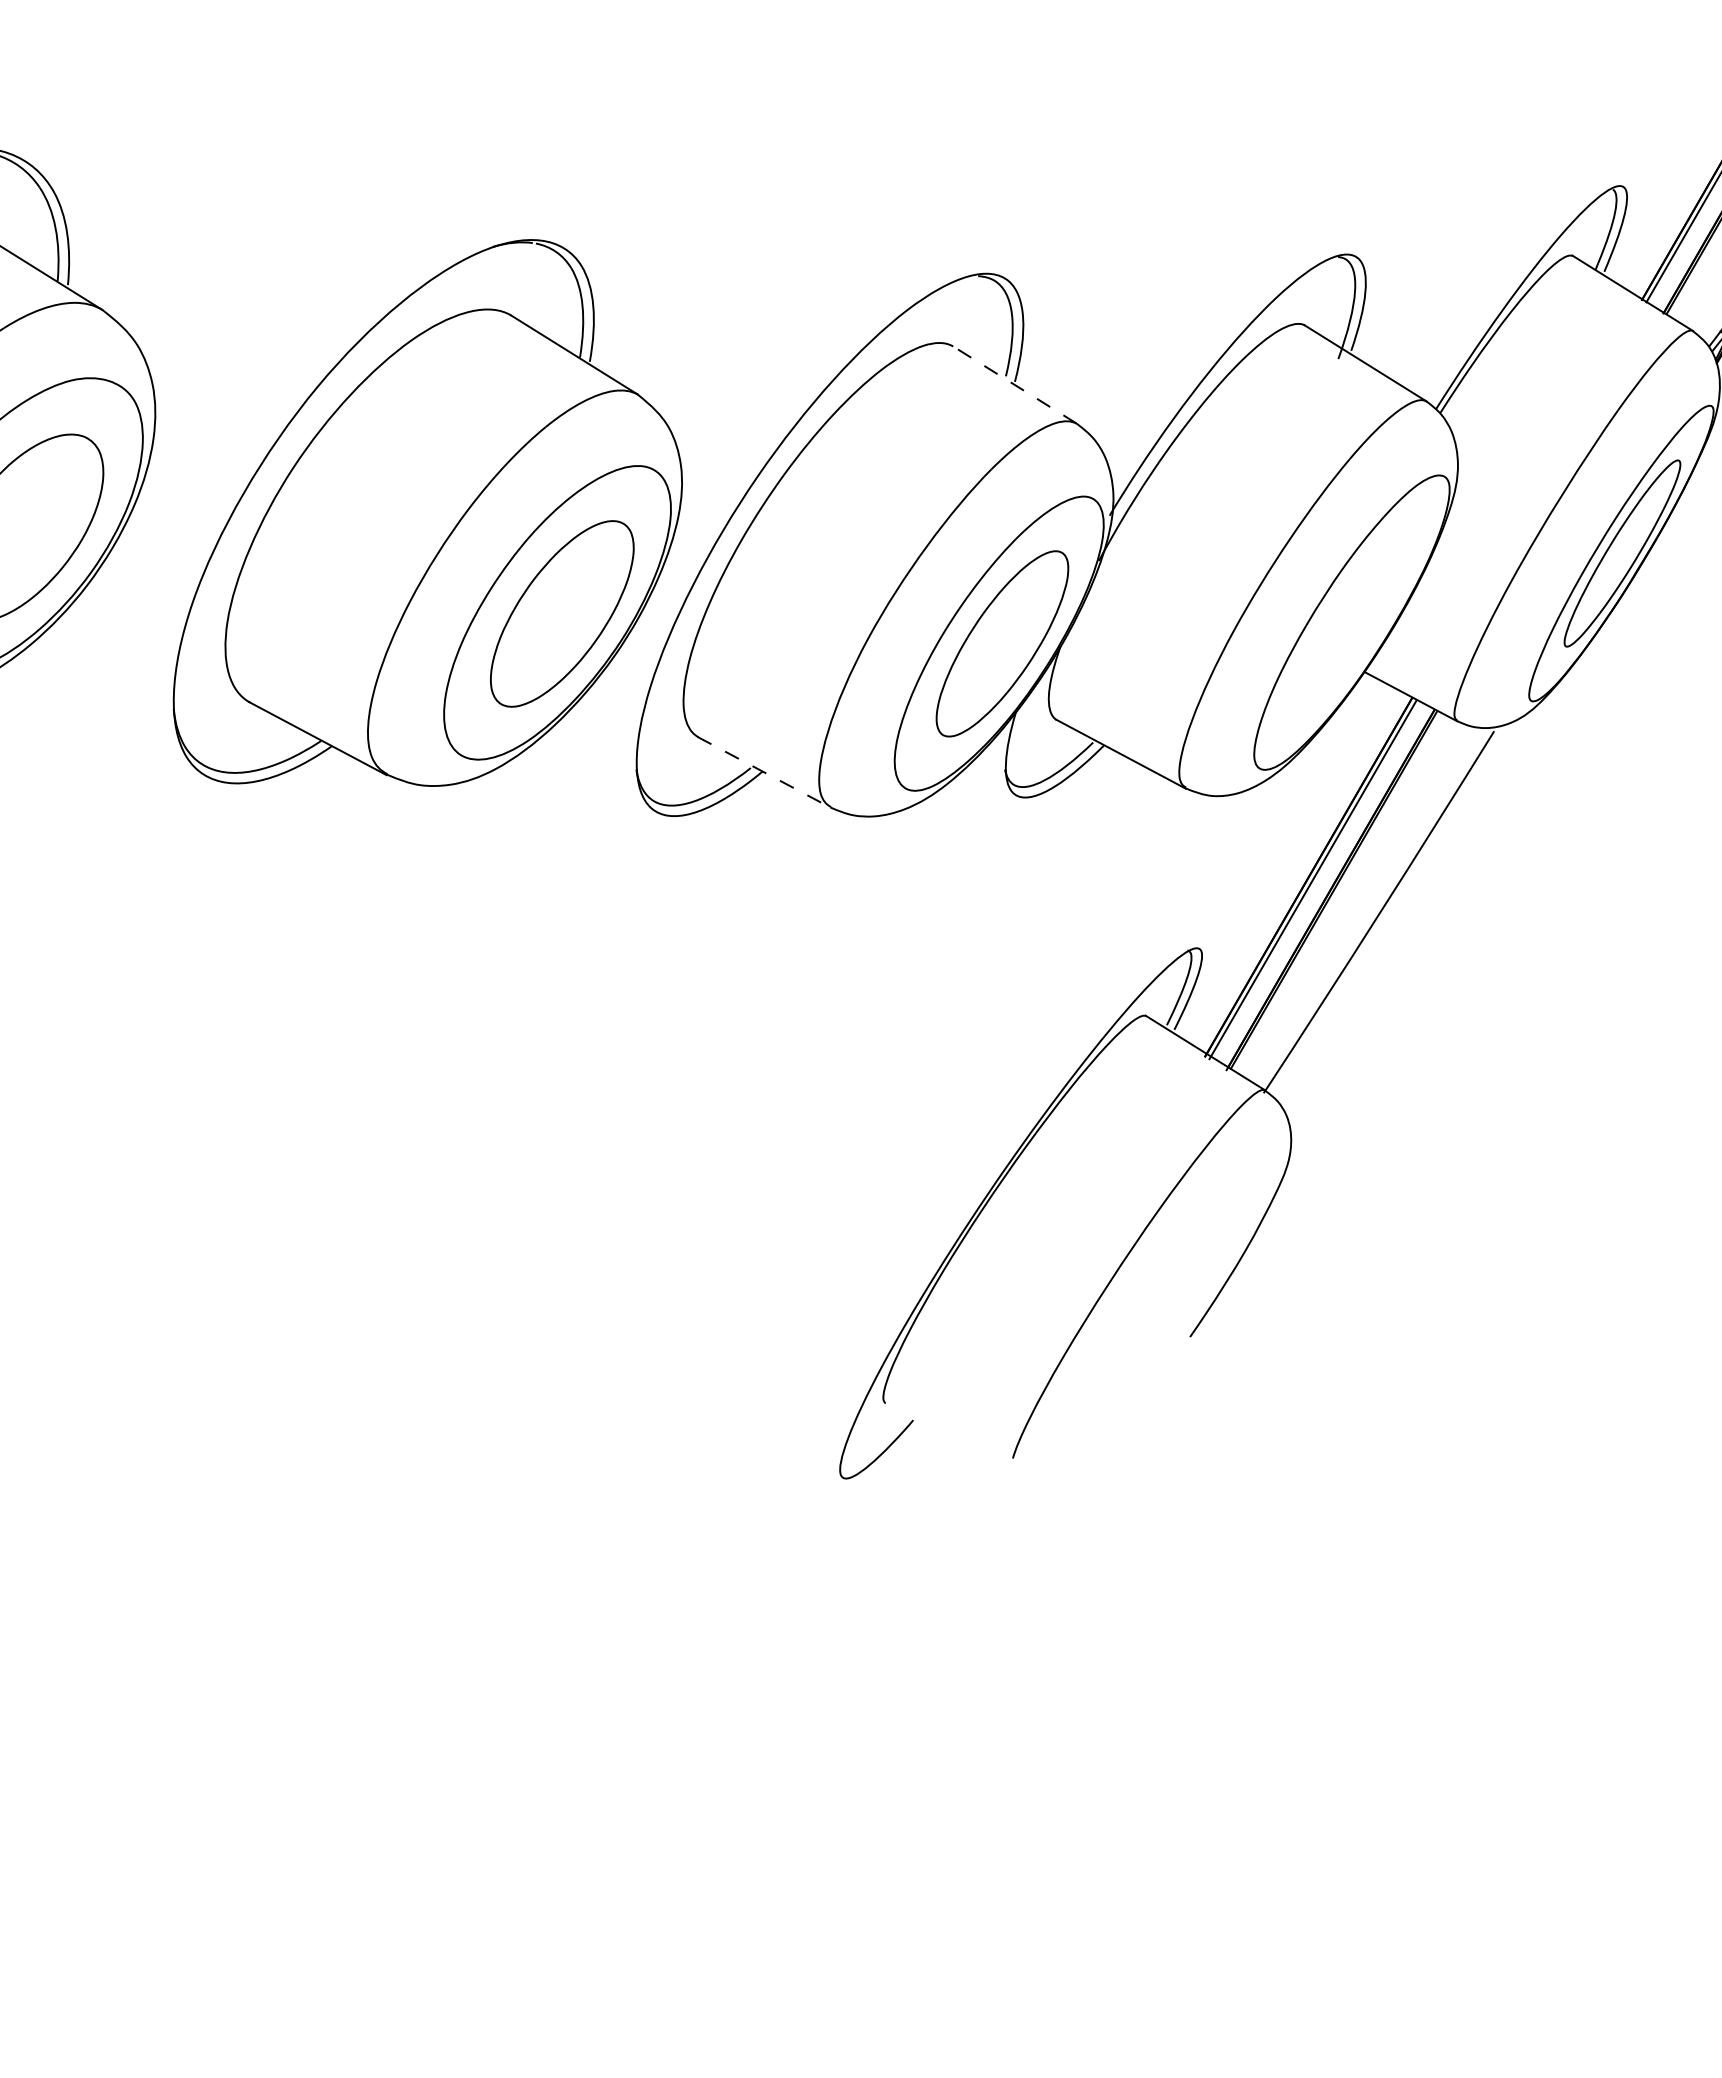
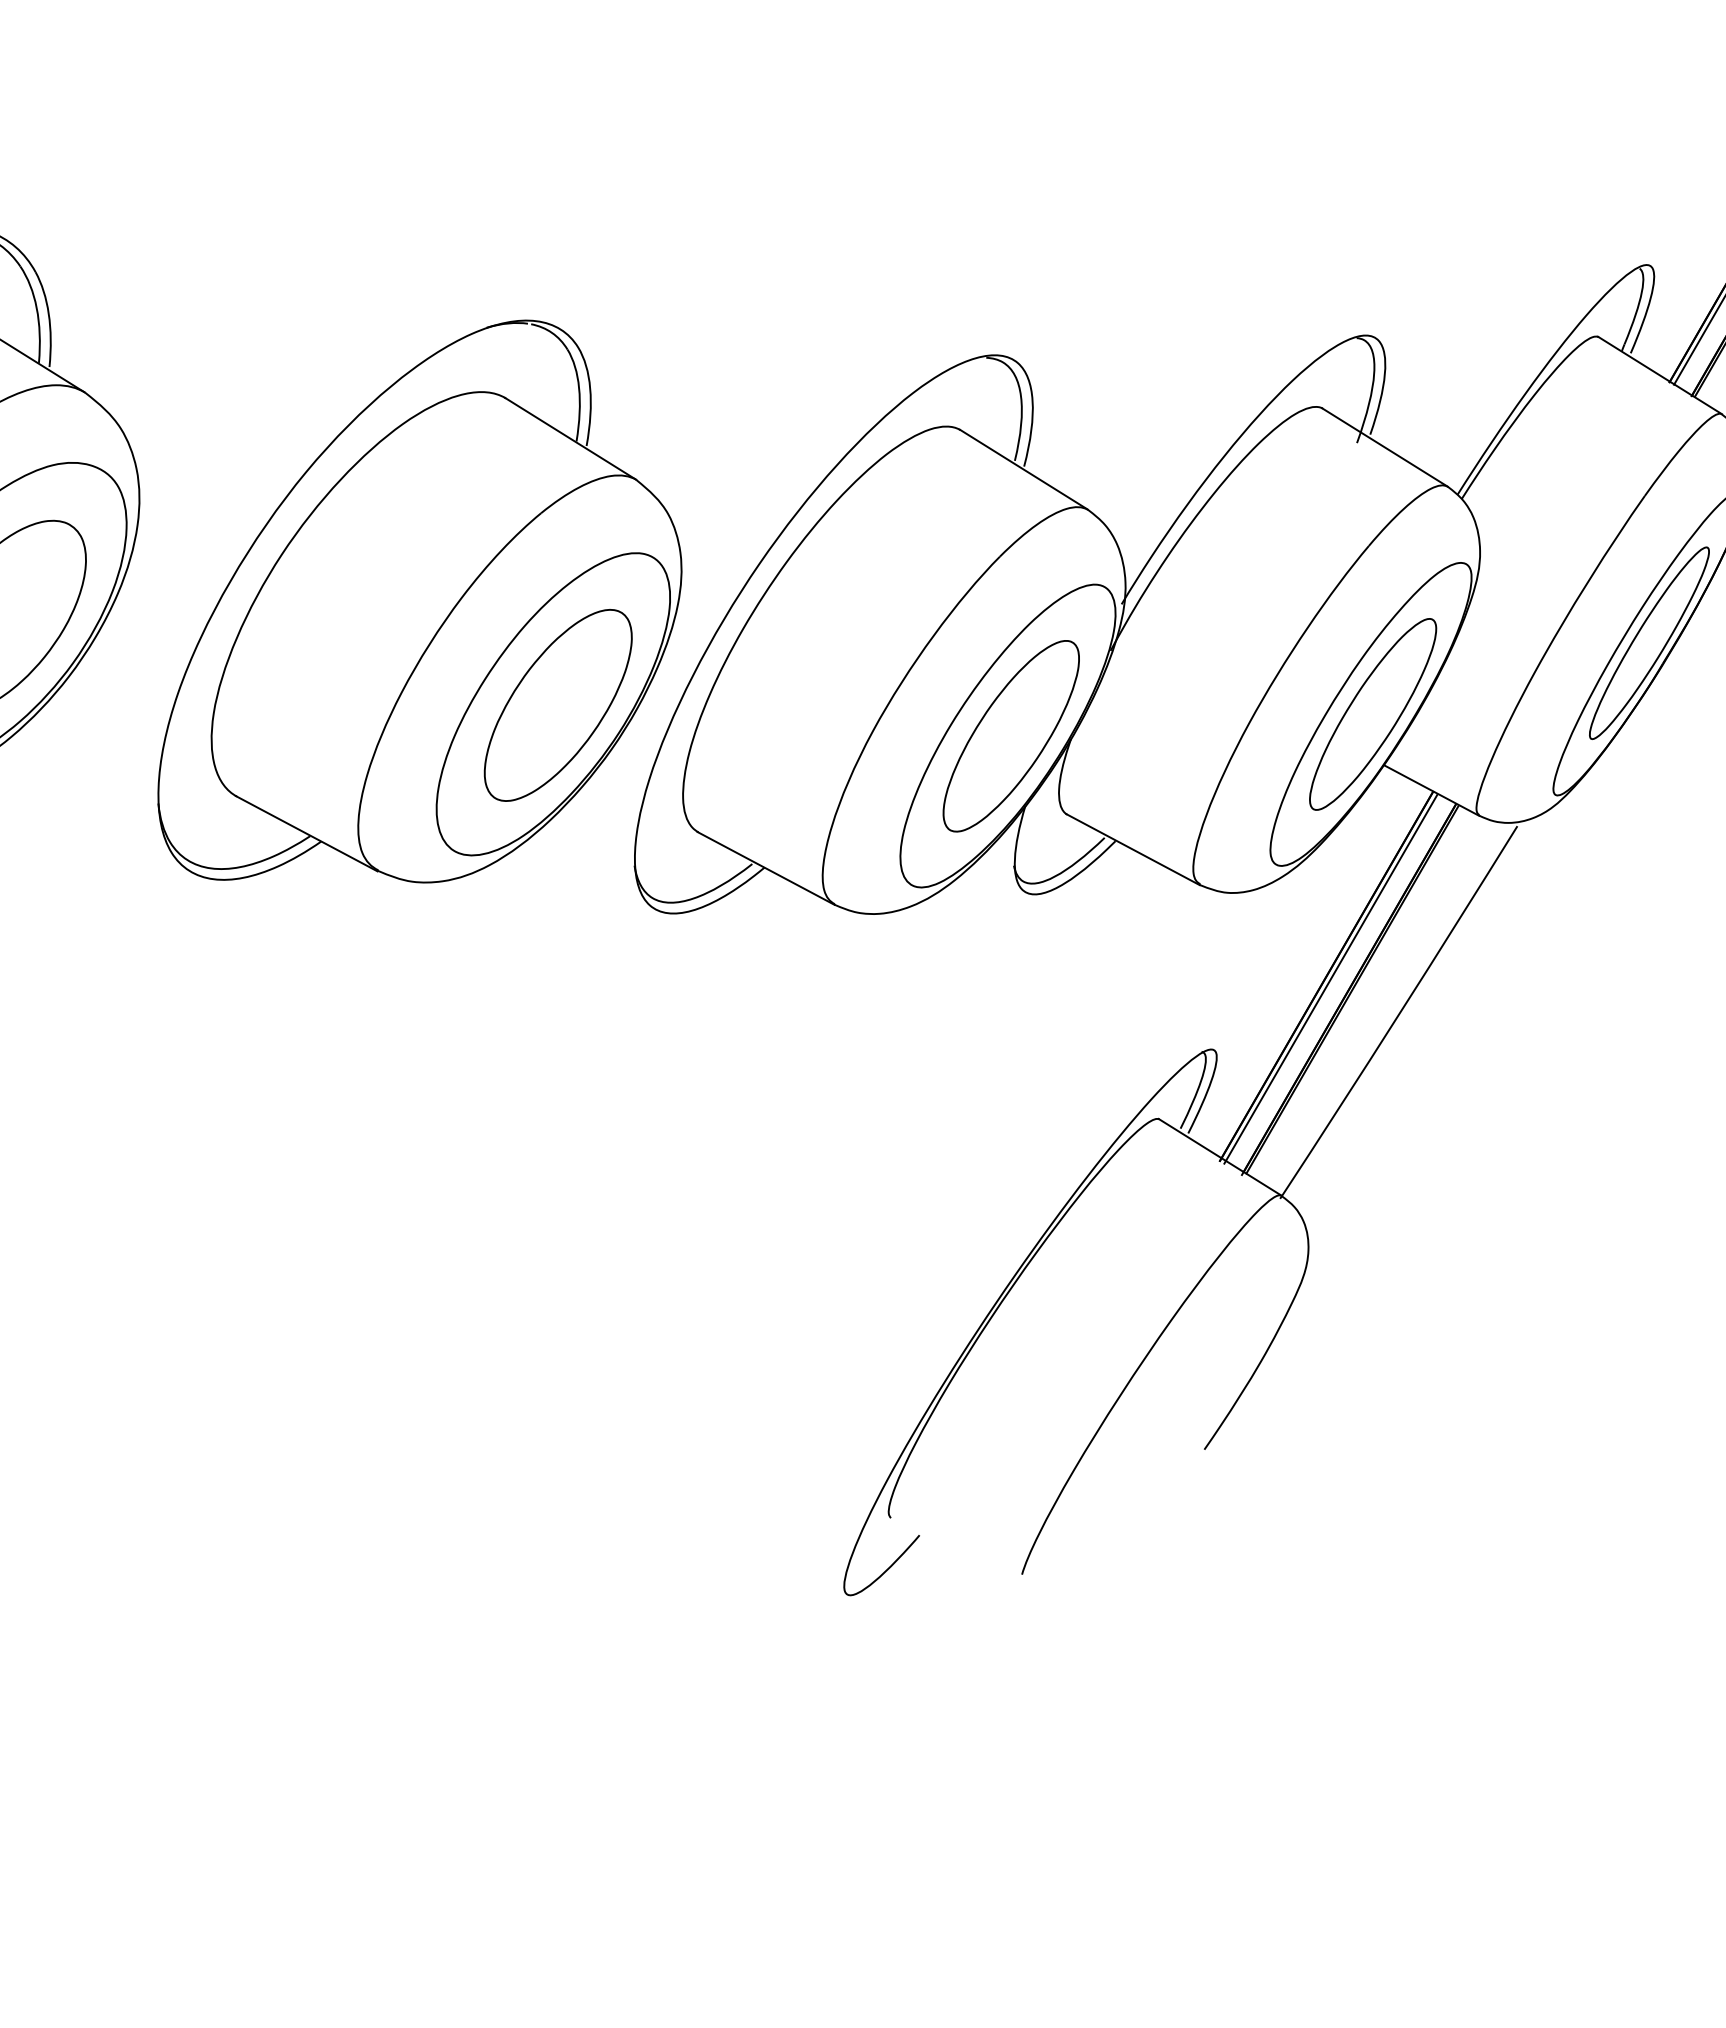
line: (1014, 384) -> (1023, 469), dashed -> solid
part: (1353, 622) -> (1372, 714), added
line: (764, 772) -> (766, 868), dashed -> solid

